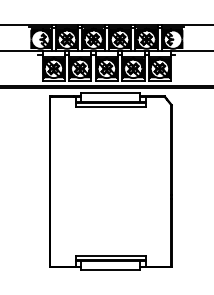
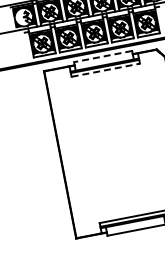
line: (110, 93) -> (102, 56), solid -> dashed
line: (110, 107) -> (105, 70), solid -> dashed

